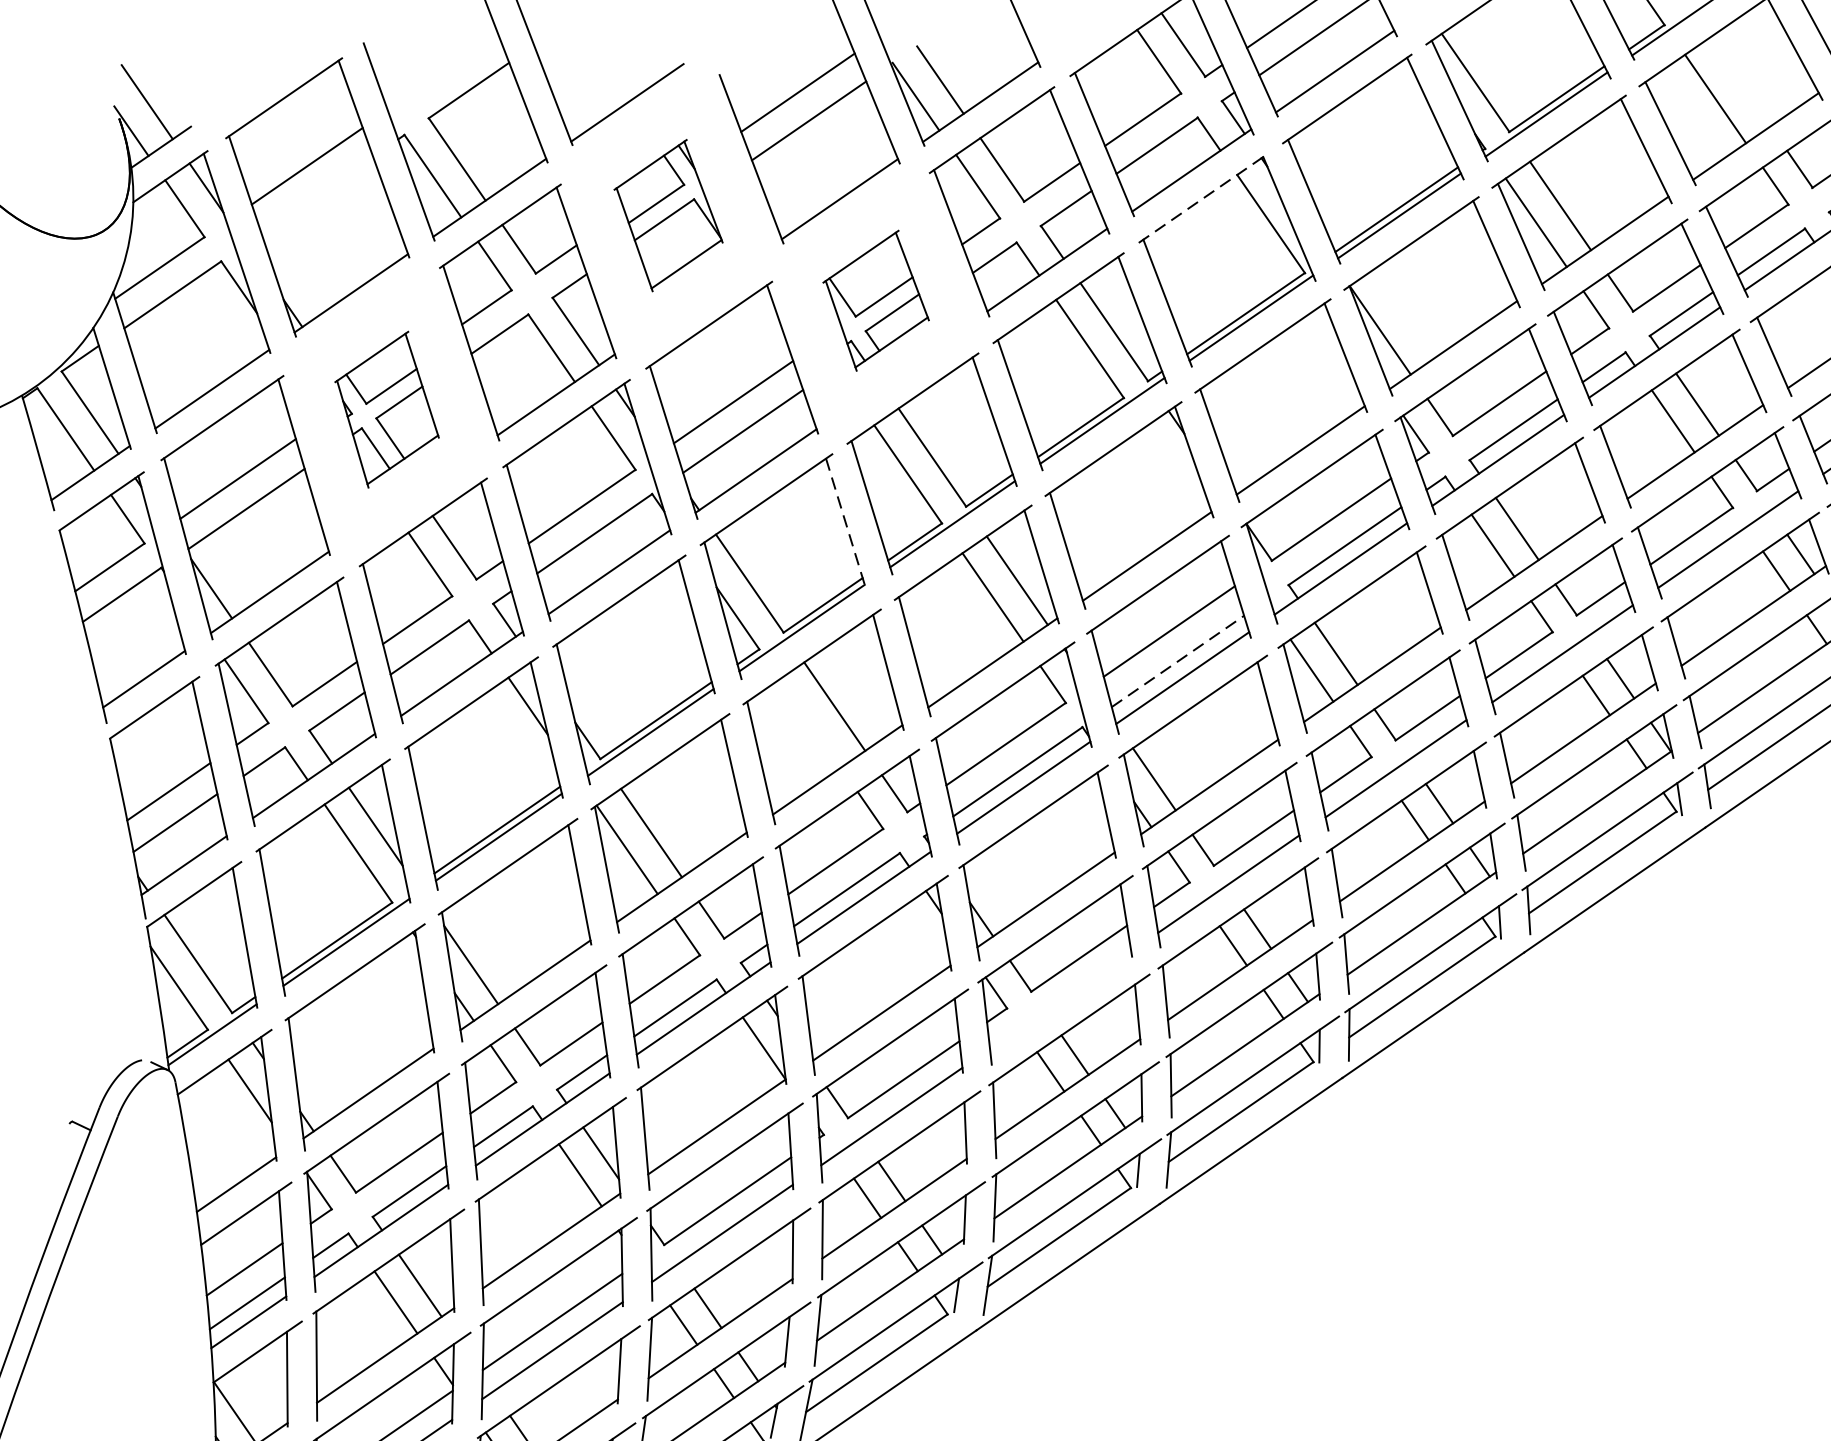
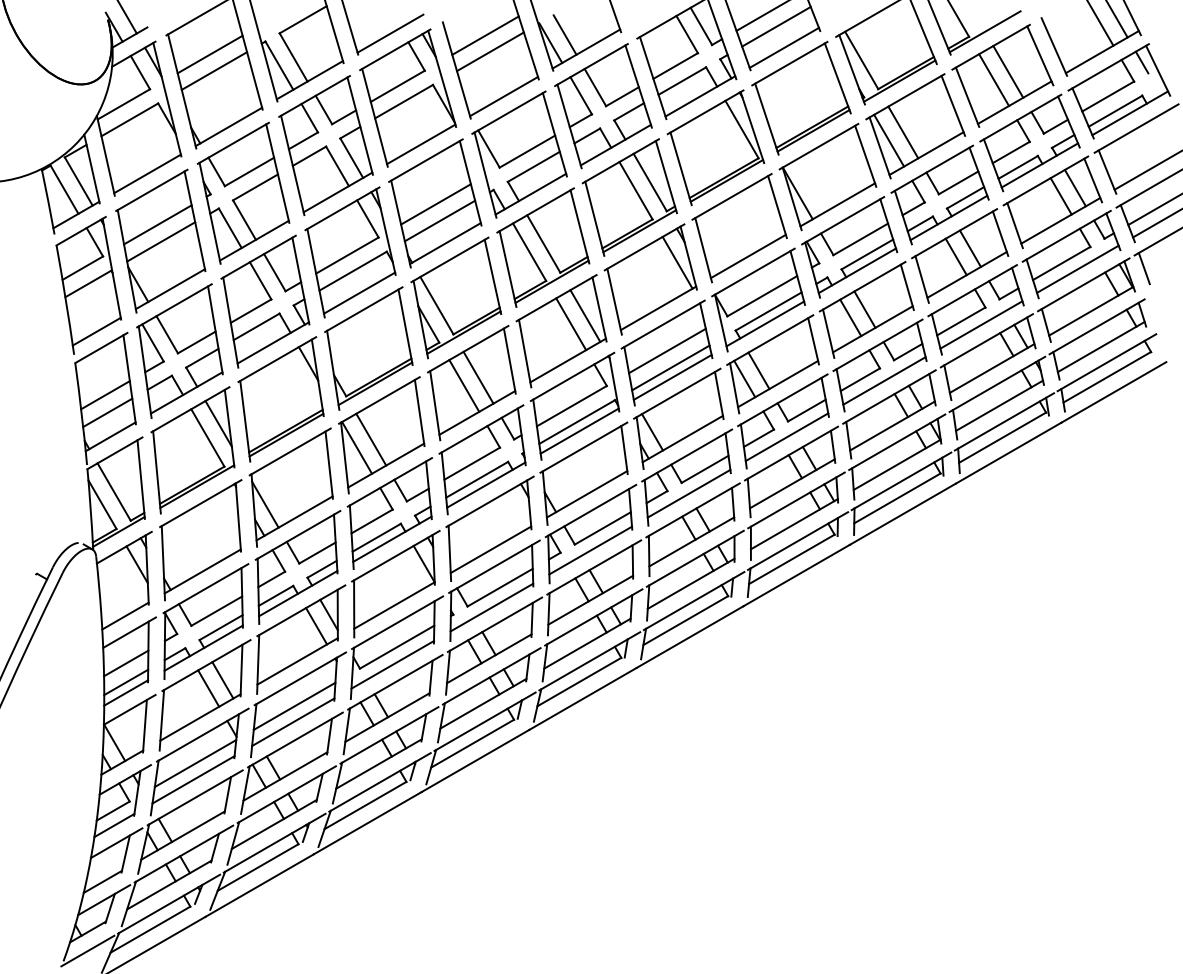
line: (1740, 81) -> (1008, 71), added
line: (317, 194) -> (214, 70), added
line: (1203, 198) -> (705, 112), dashed -> solid
part: (668, 214) -> (408, 97), size x1.67
part: (875, 300) -> (519, 154), size x1.67
part: (386, 408) -> (243, 192), size x1.67
line: (1174, 471) -> (677, 262), added
line: (847, 524) -> (493, 277), dashed -> solid
line: (1177, 660) -> (670, 367), dashed -> solid
line: (810, 722) -> (464, 385), added
line: (1060, 1000) -> (590, 550), added

